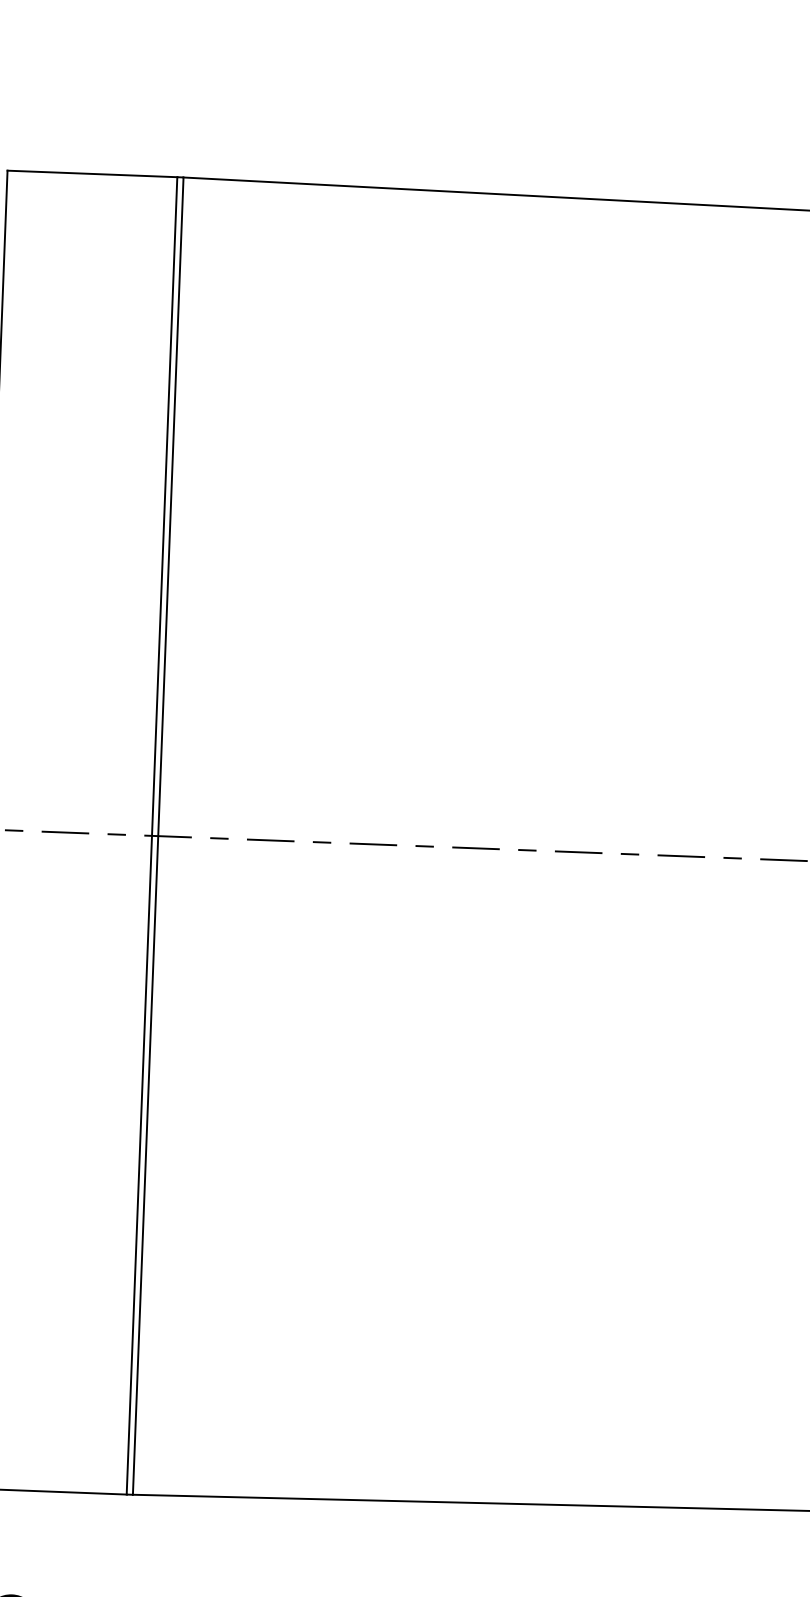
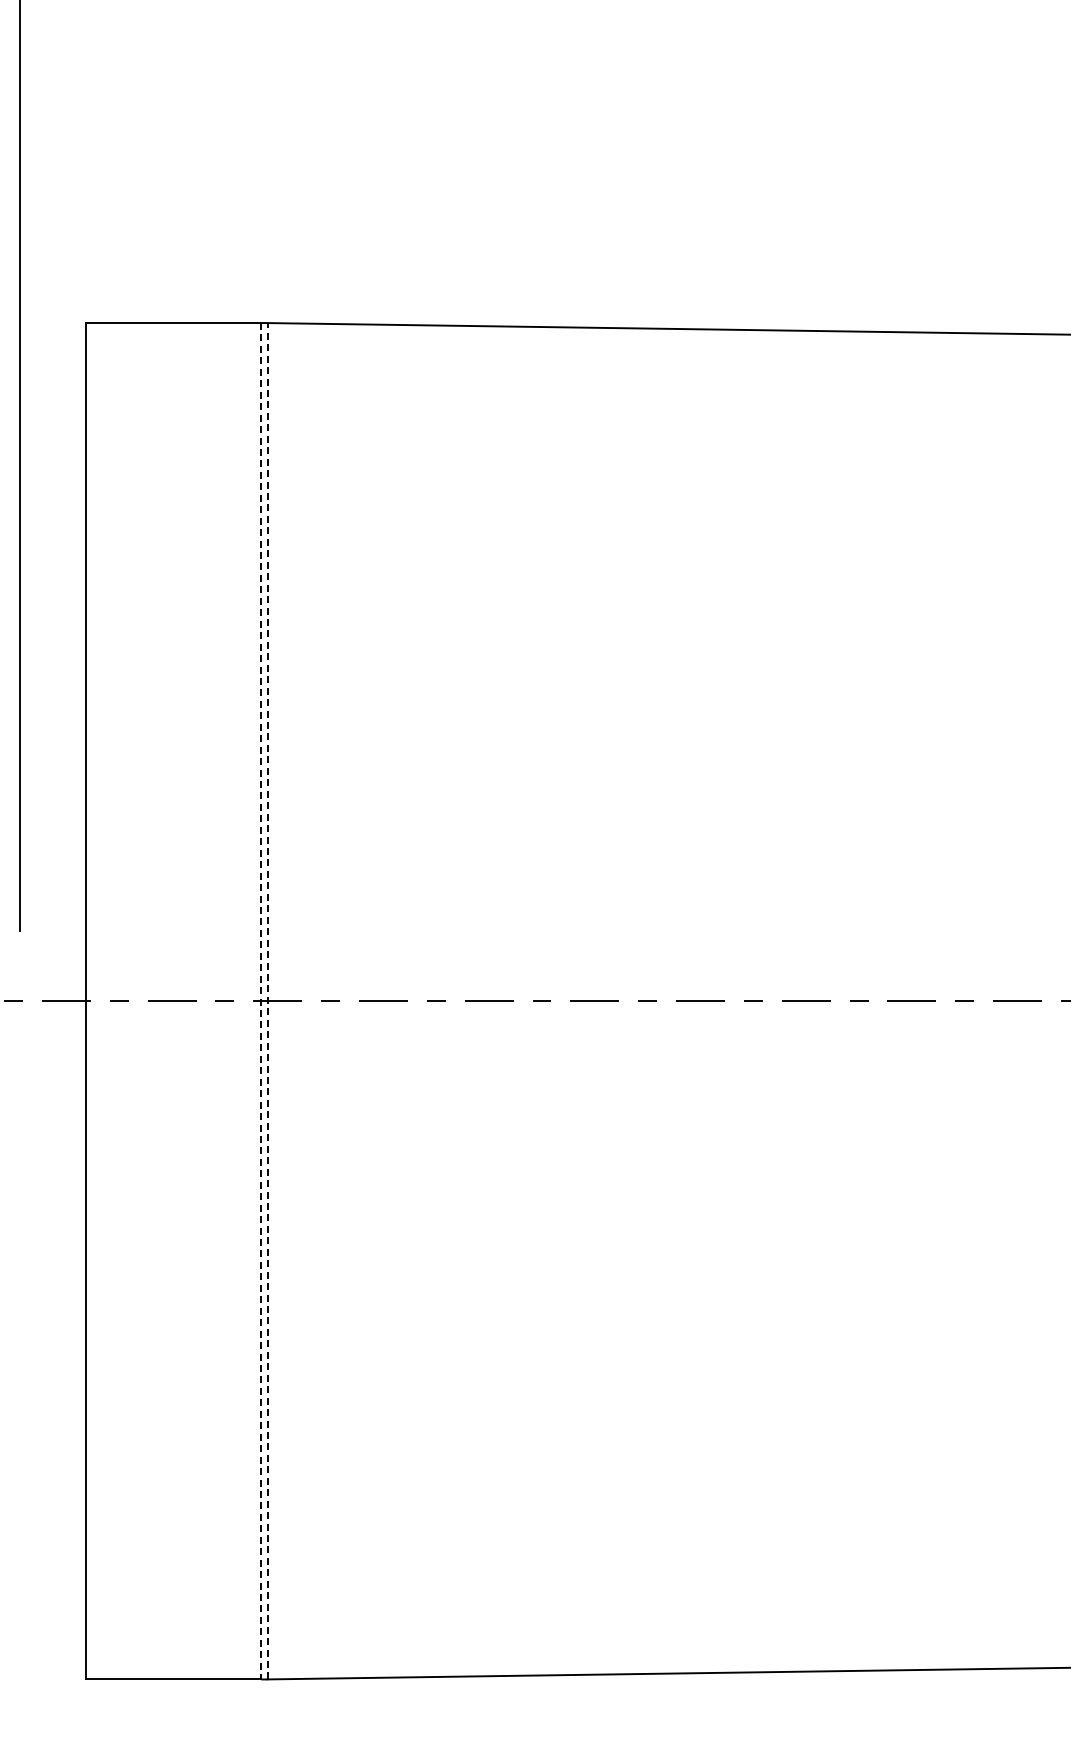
line: (158, 835) -> (267, 1000), solid -> dashed
line: (152, 836) -> (261, 1001), solid -> dashed

